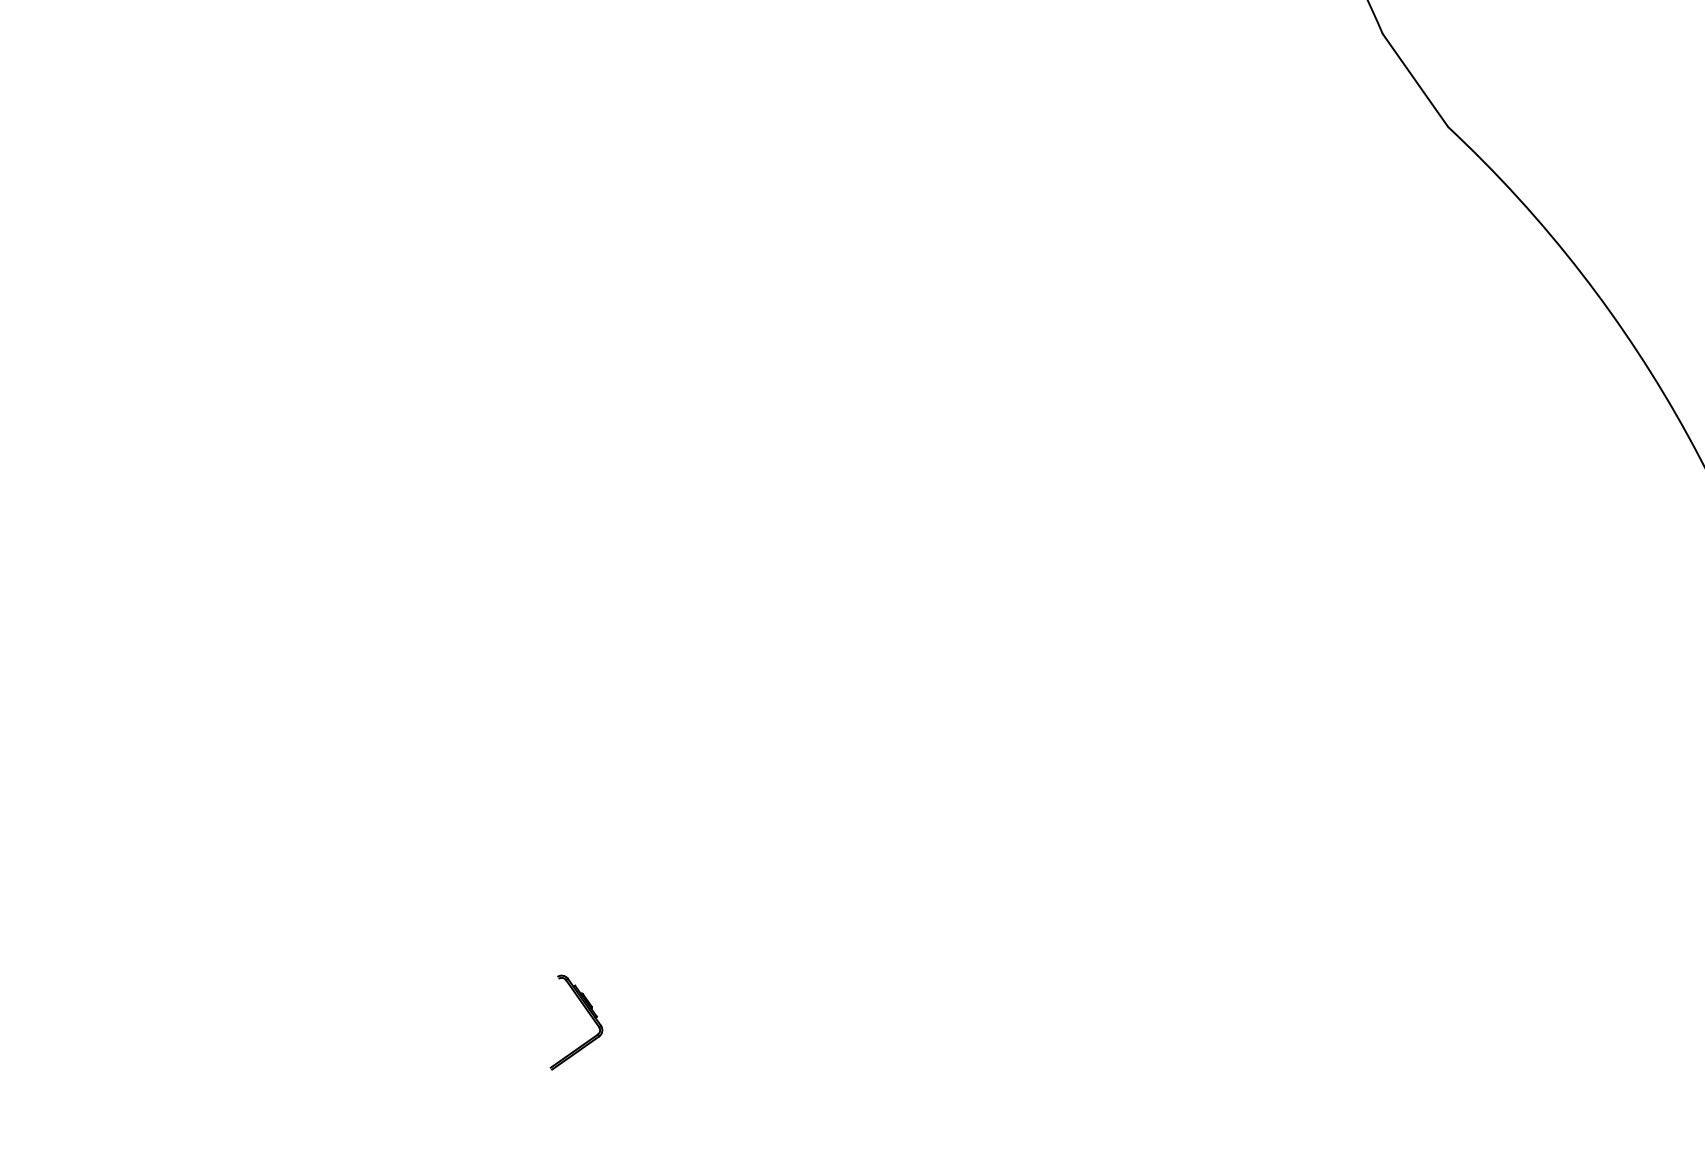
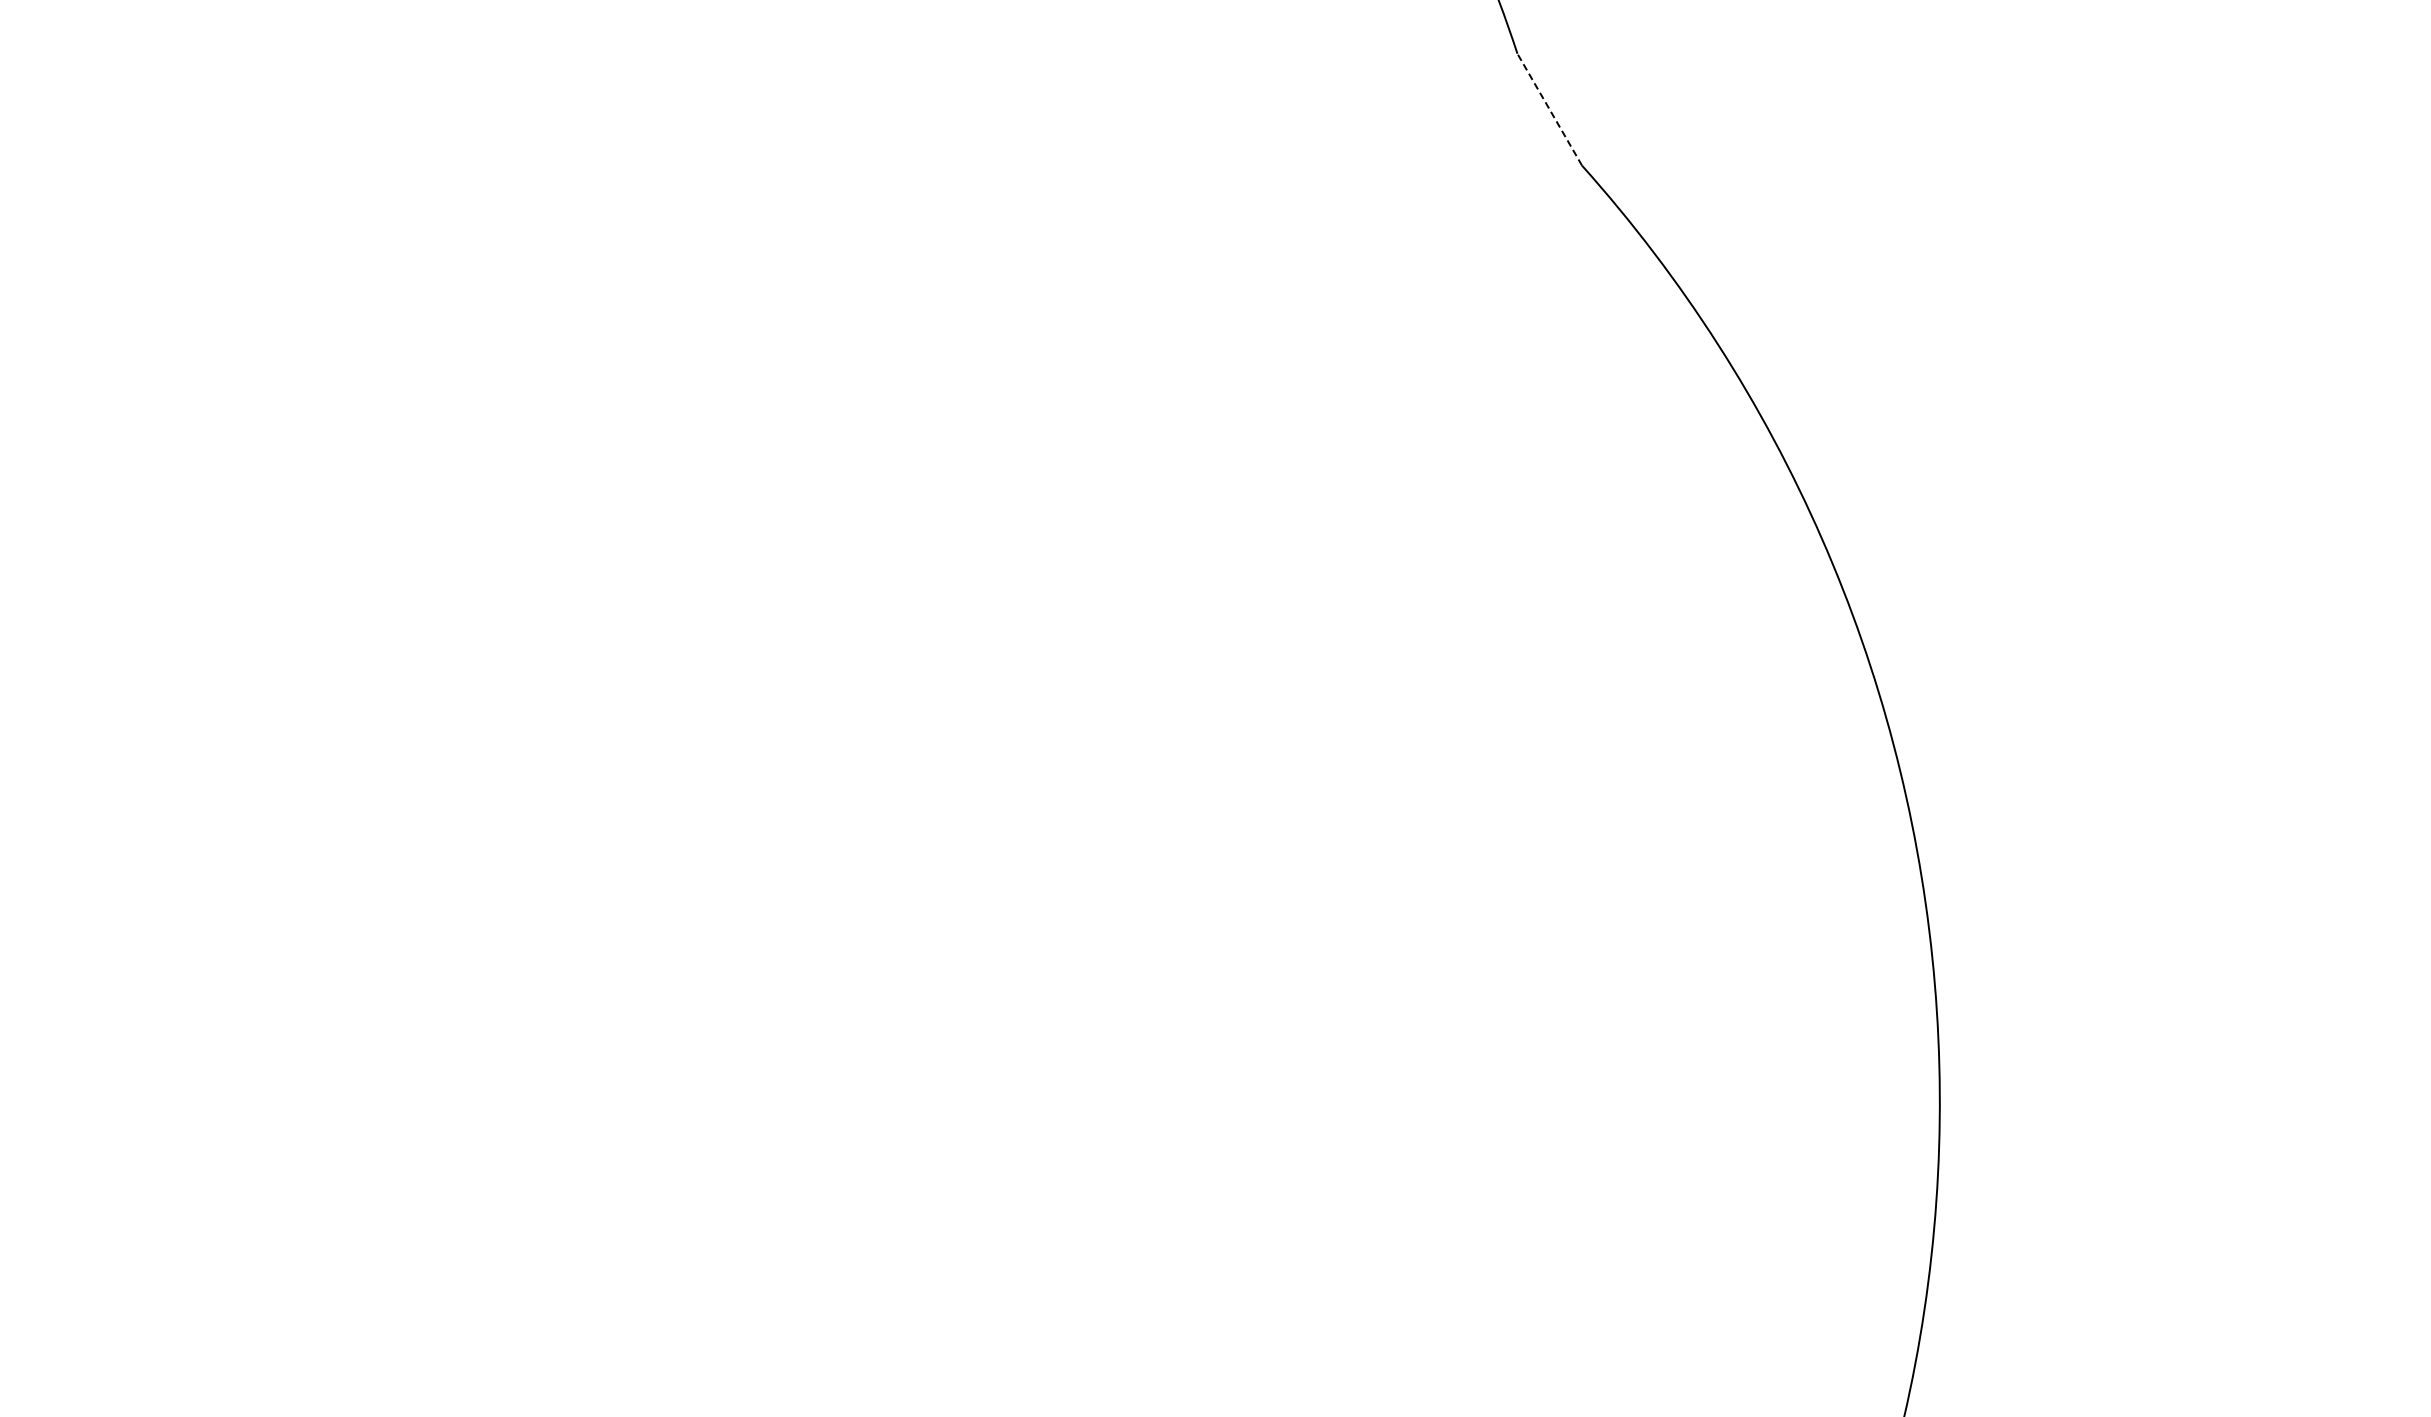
line: (1415, 80) -> (1549, 109), solid -> dashed
part: (587, 1012) -> (520, 1079), removed

